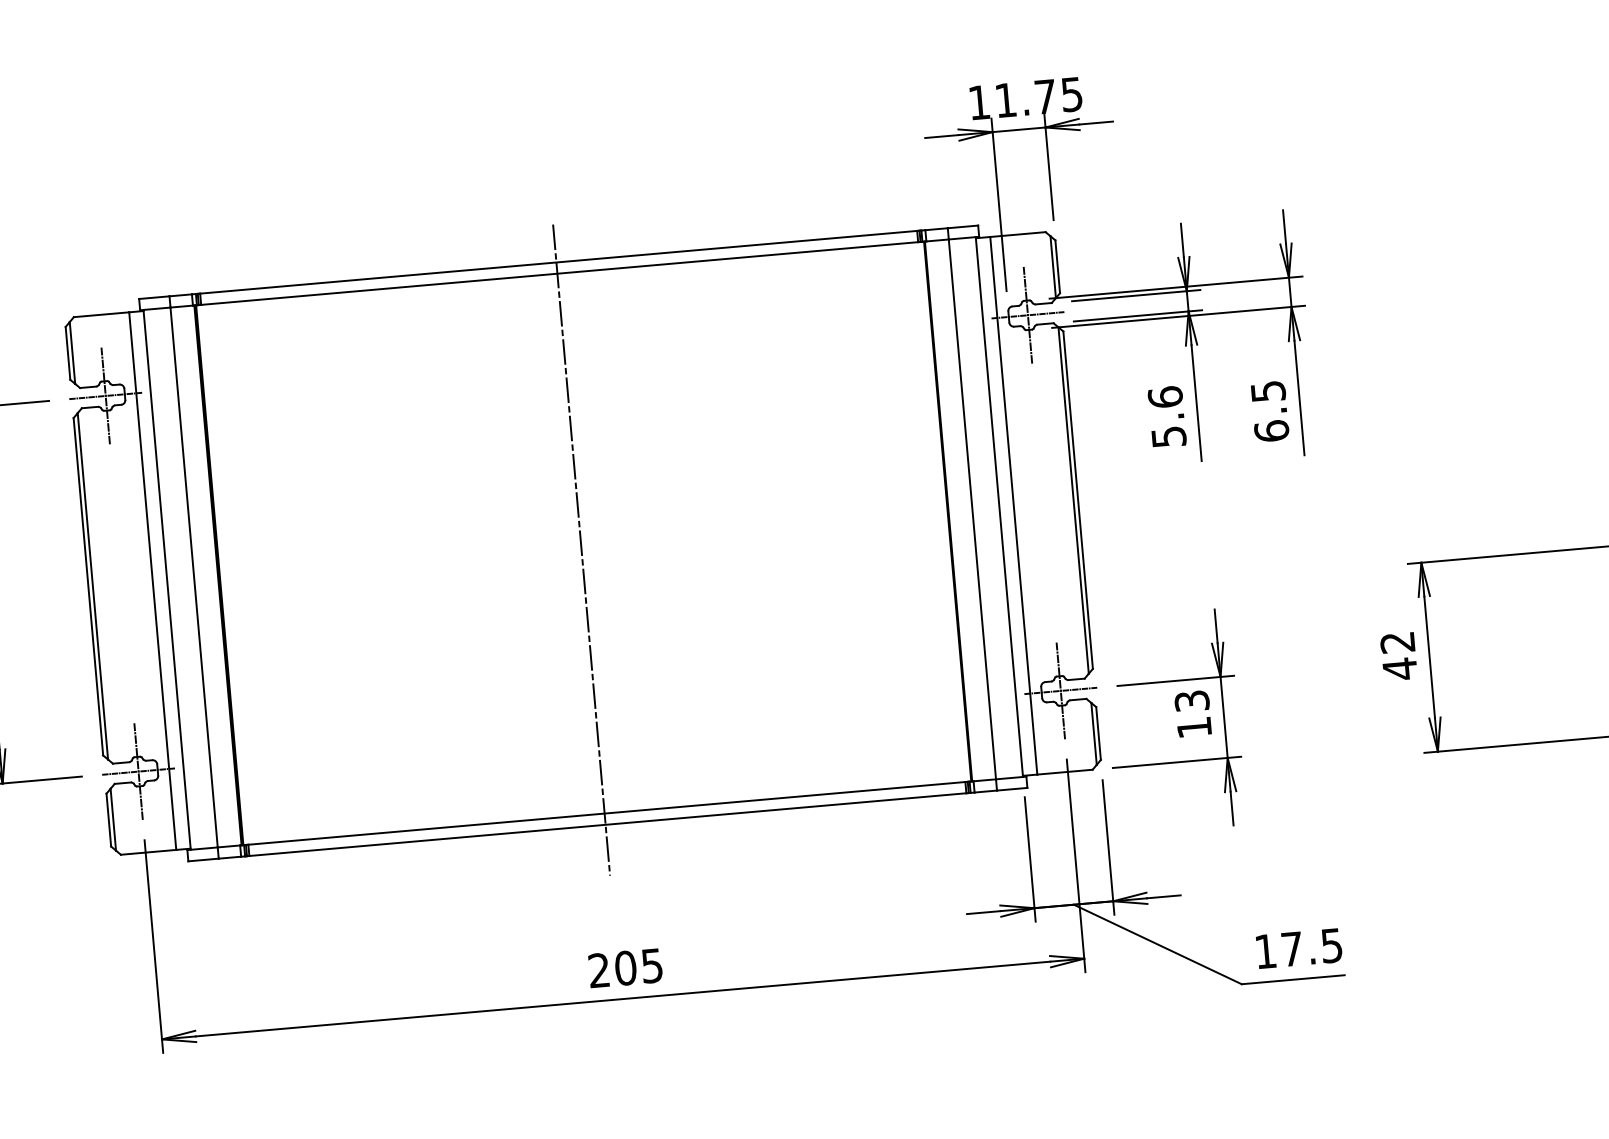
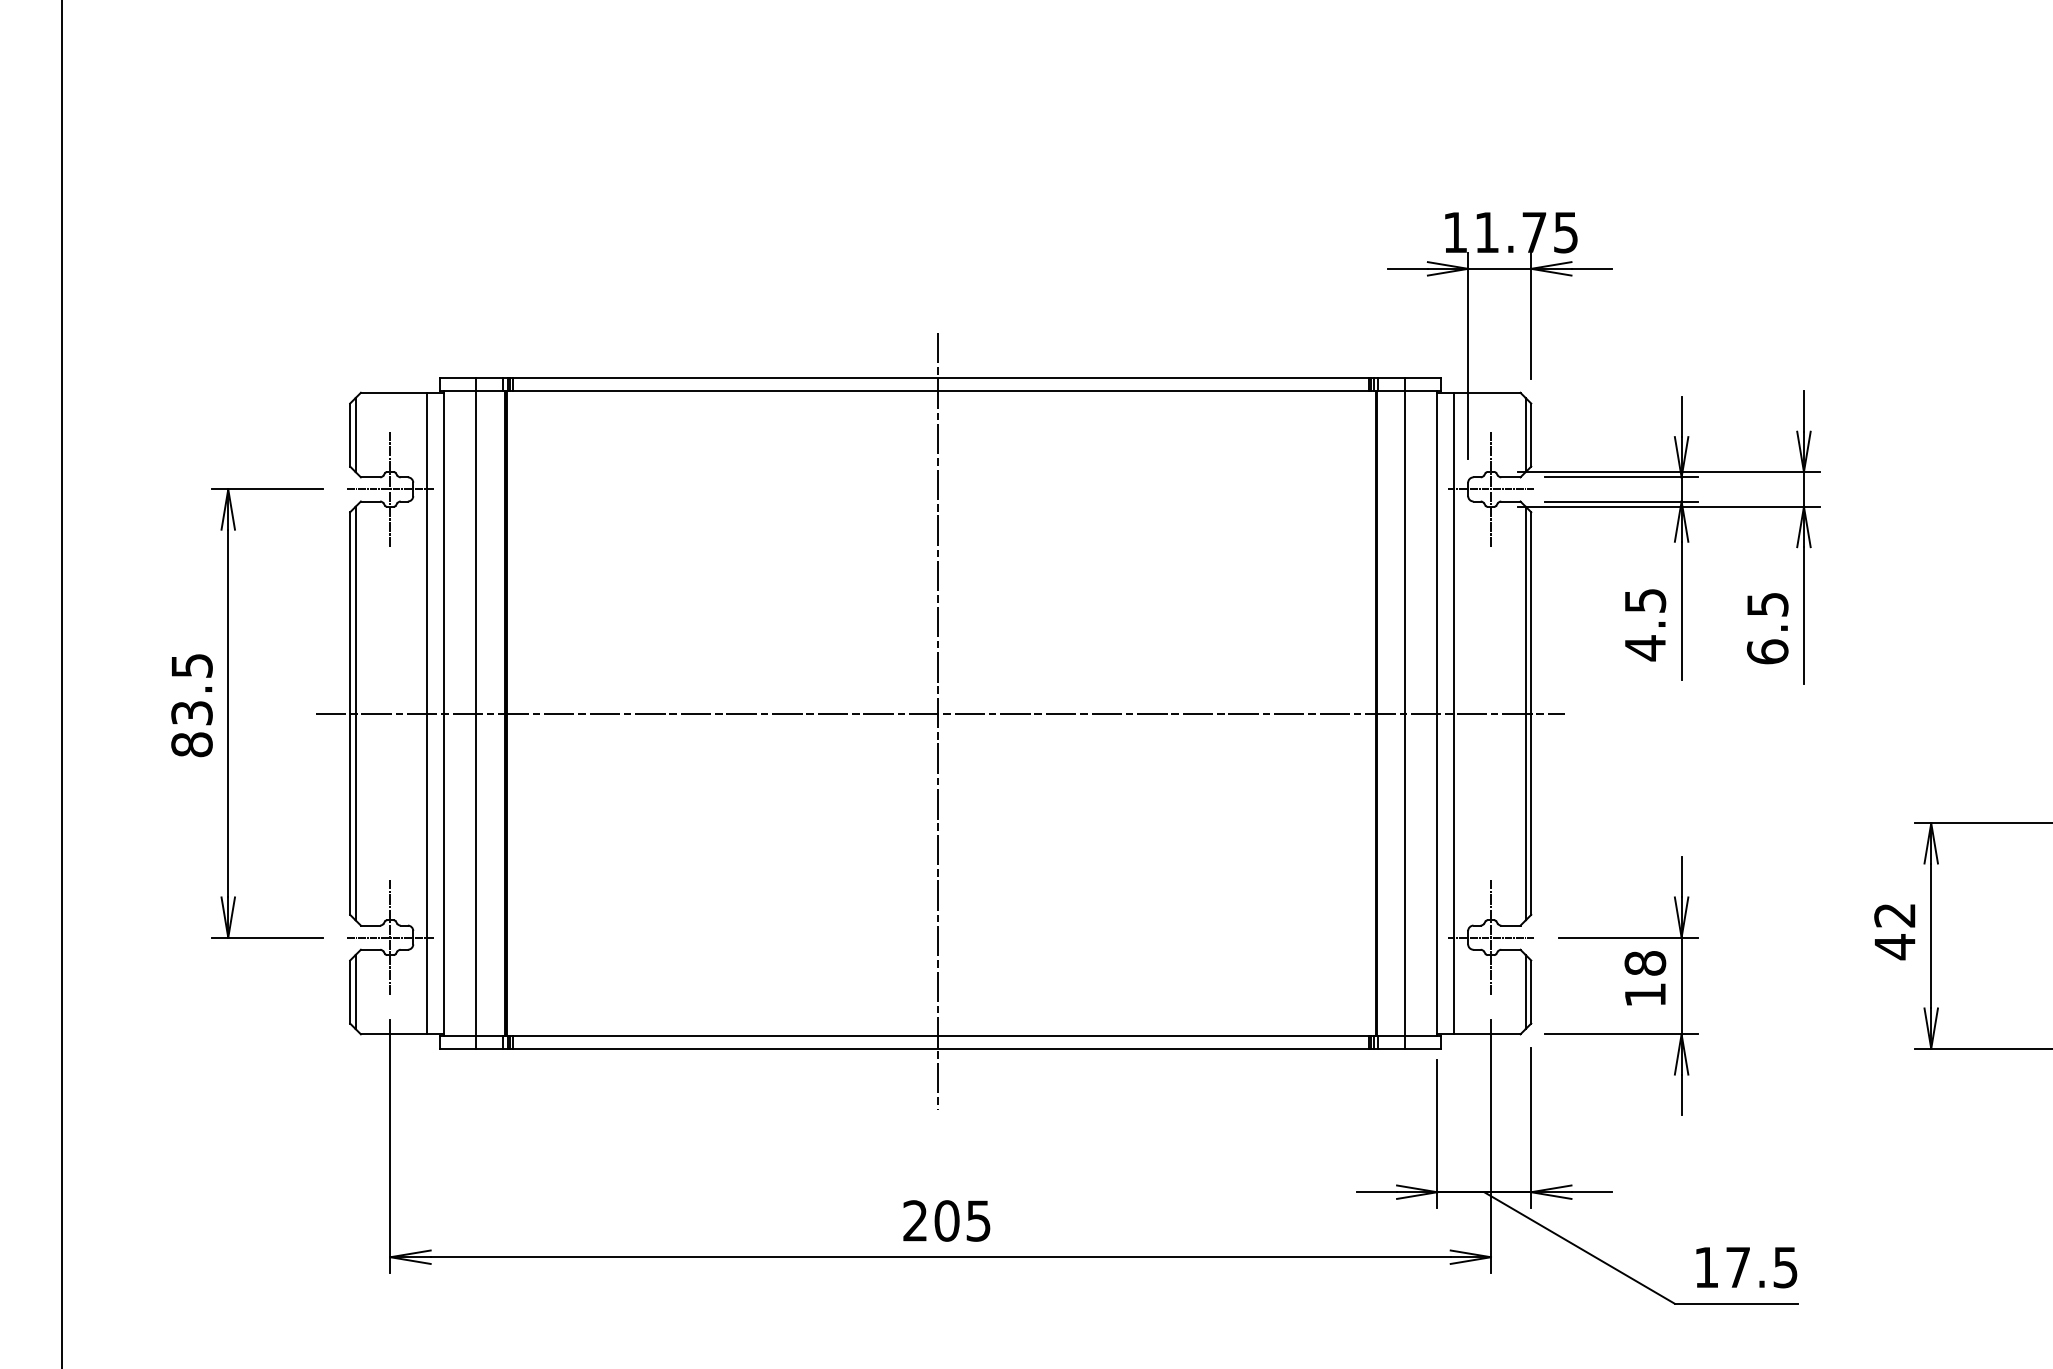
text: (1167, 417) -> (1645, 624), 5.6 -> 4.5
line: (583, 543) -> (940, 713), added
text: (1192, 701) -> (1645, 963), 13 -> 18

